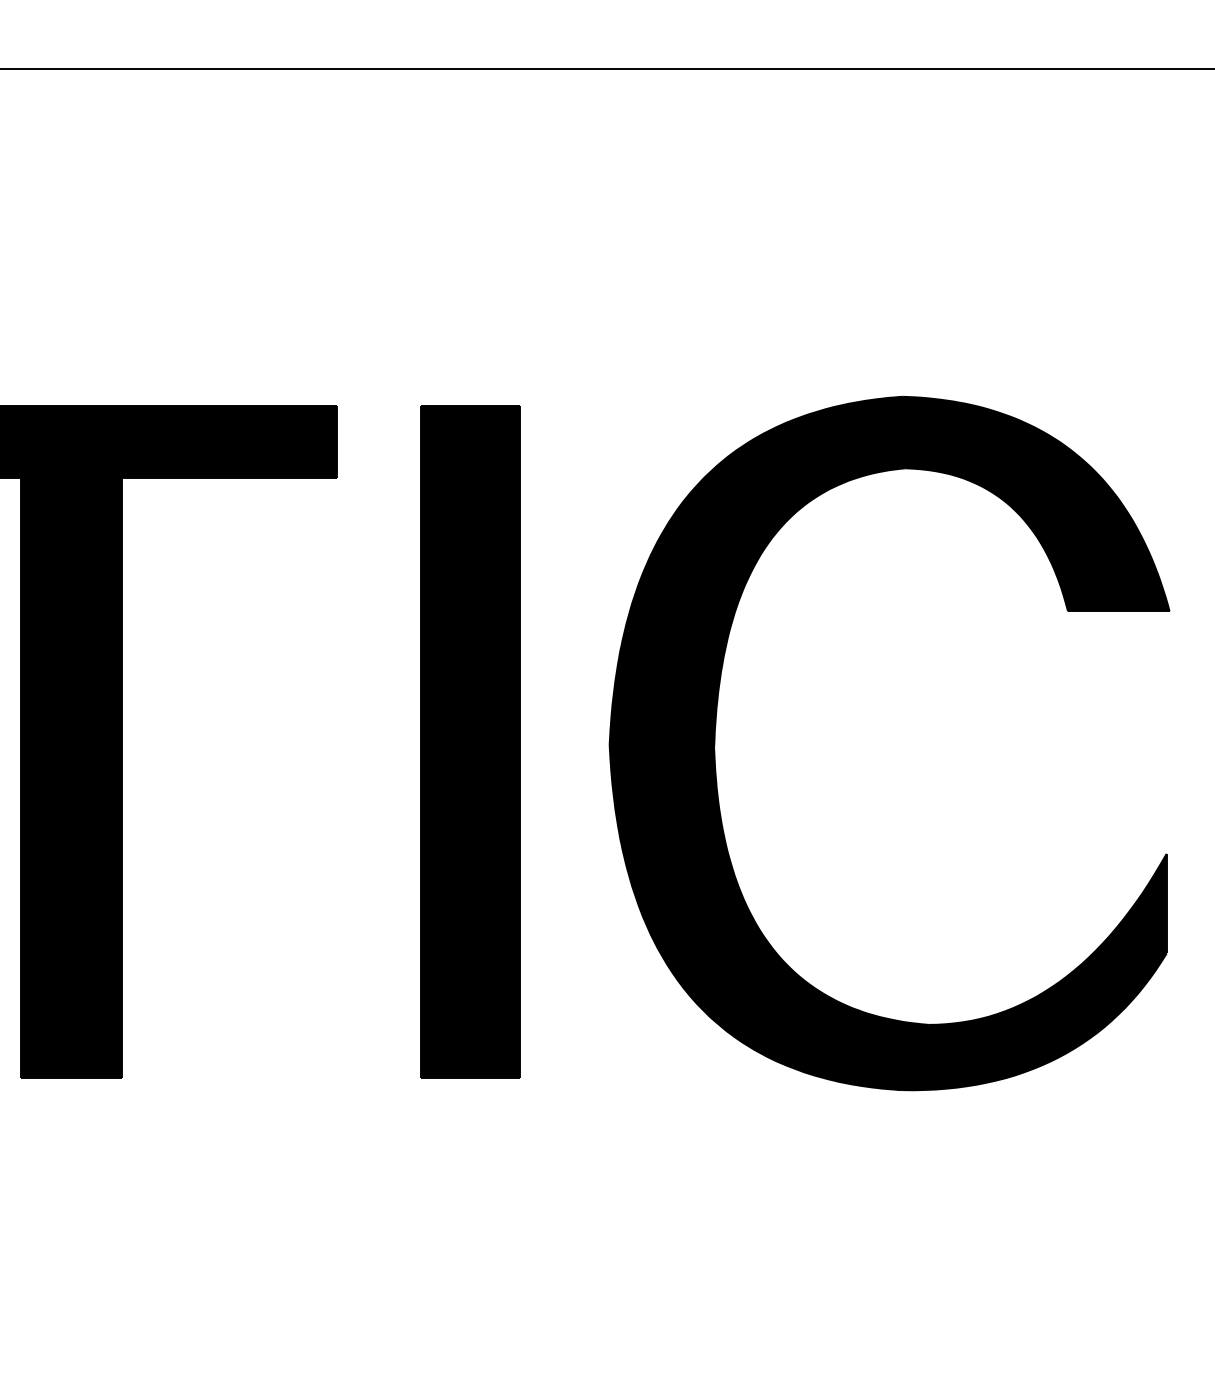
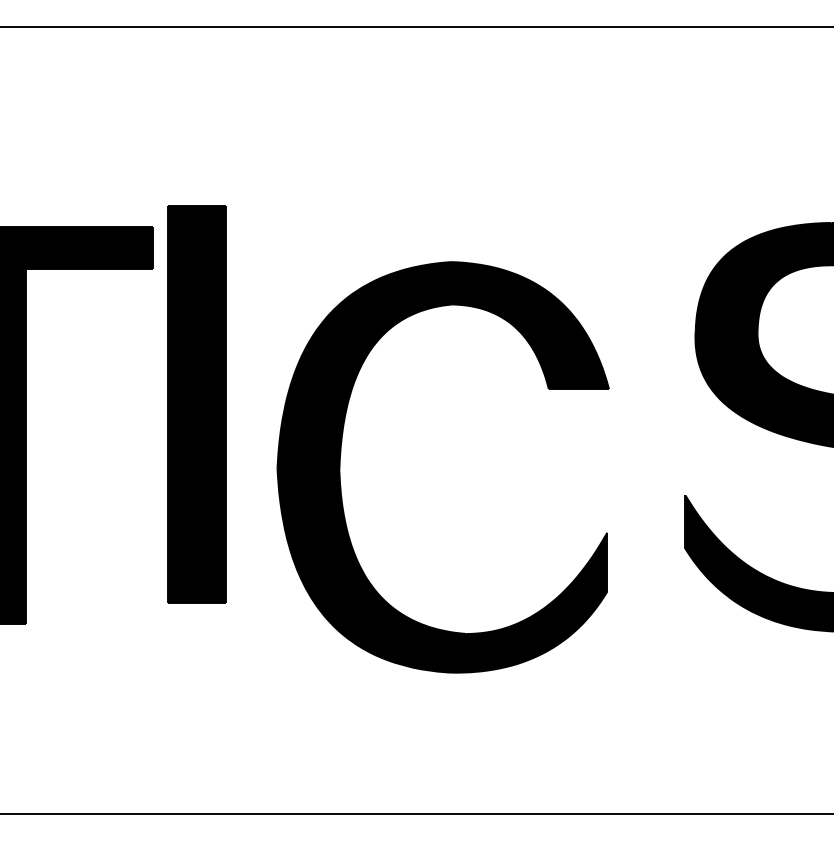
part: (717, 721) -> (341, 454), moved
part: (469, 742) -> (196, 404), moved

